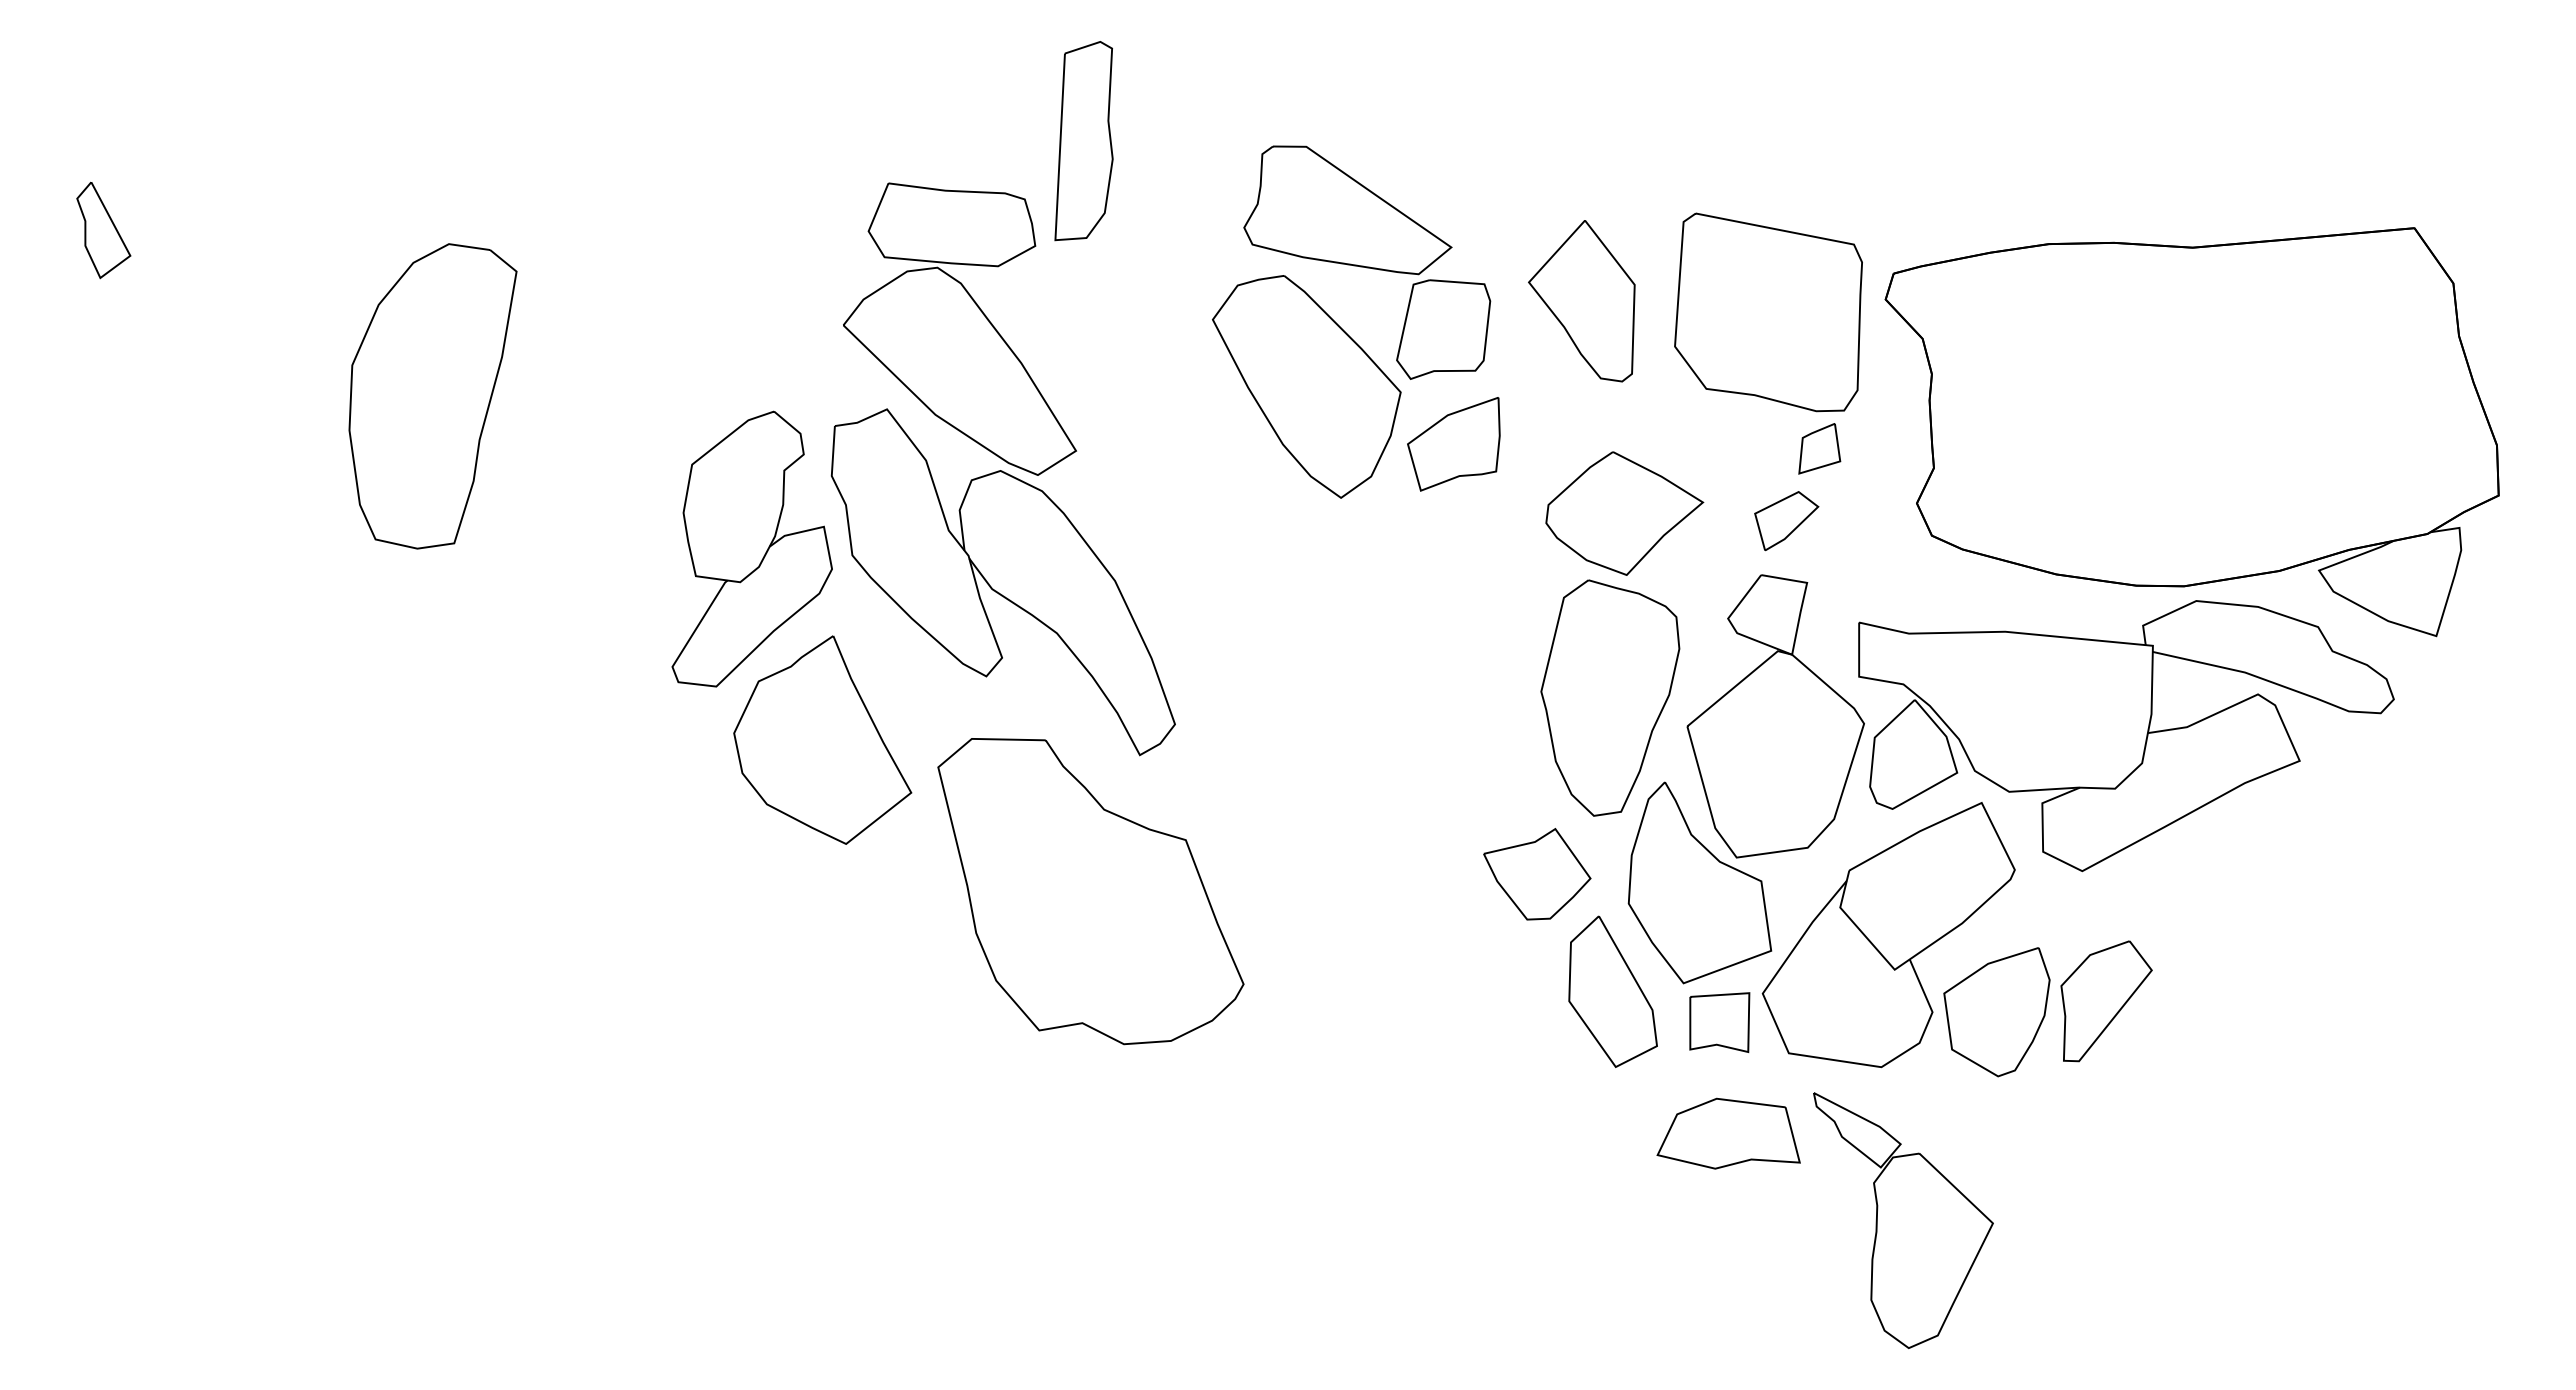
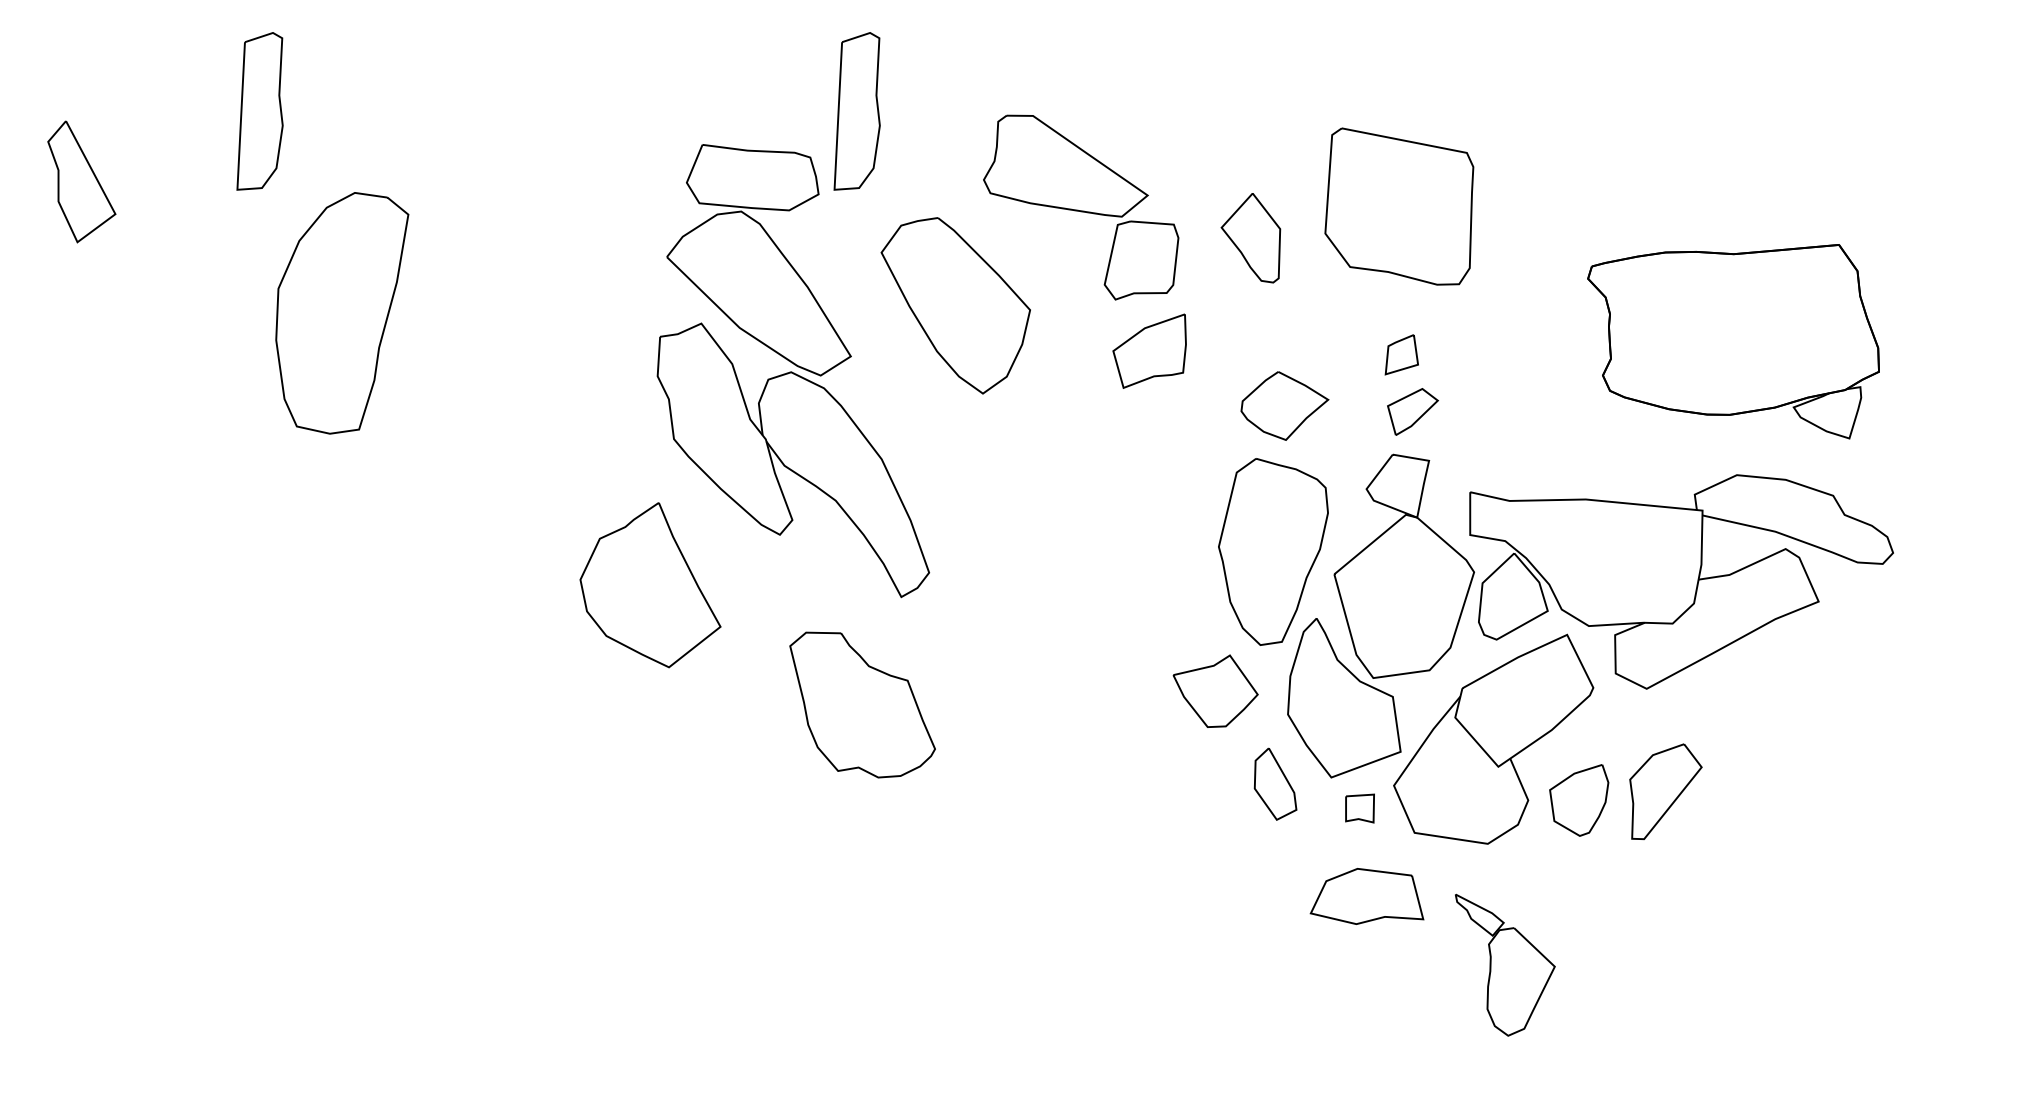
part: (328, 141) -> (259, 111), added
part: (103, 230) -> (81, 182), size x1.6
part: (1581, 301) -> (1250, 238), size x0.7
part: (1768, 312) -> (1399, 206), moved
part: (1306, 386) -> (955, 305), moved
part: (2191, 432) -> (1733, 341), size x0.6
part: (1819, 448) -> (1401, 354), moved
part: (1624, 513) -> (1284, 405), size x0.7
part: (751, 548) -> (594, 433), removed
part: (1090, 891) -> (862, 704), size x0.6
part: (1612, 991) -> (1275, 784), size x0.6
part: (1996, 1012) -> (1578, 800), size x0.7
part: (1719, 1022) -> (1359, 808), size x0.6
part: (1903, 1220) -> (1505, 965), size x0.7

